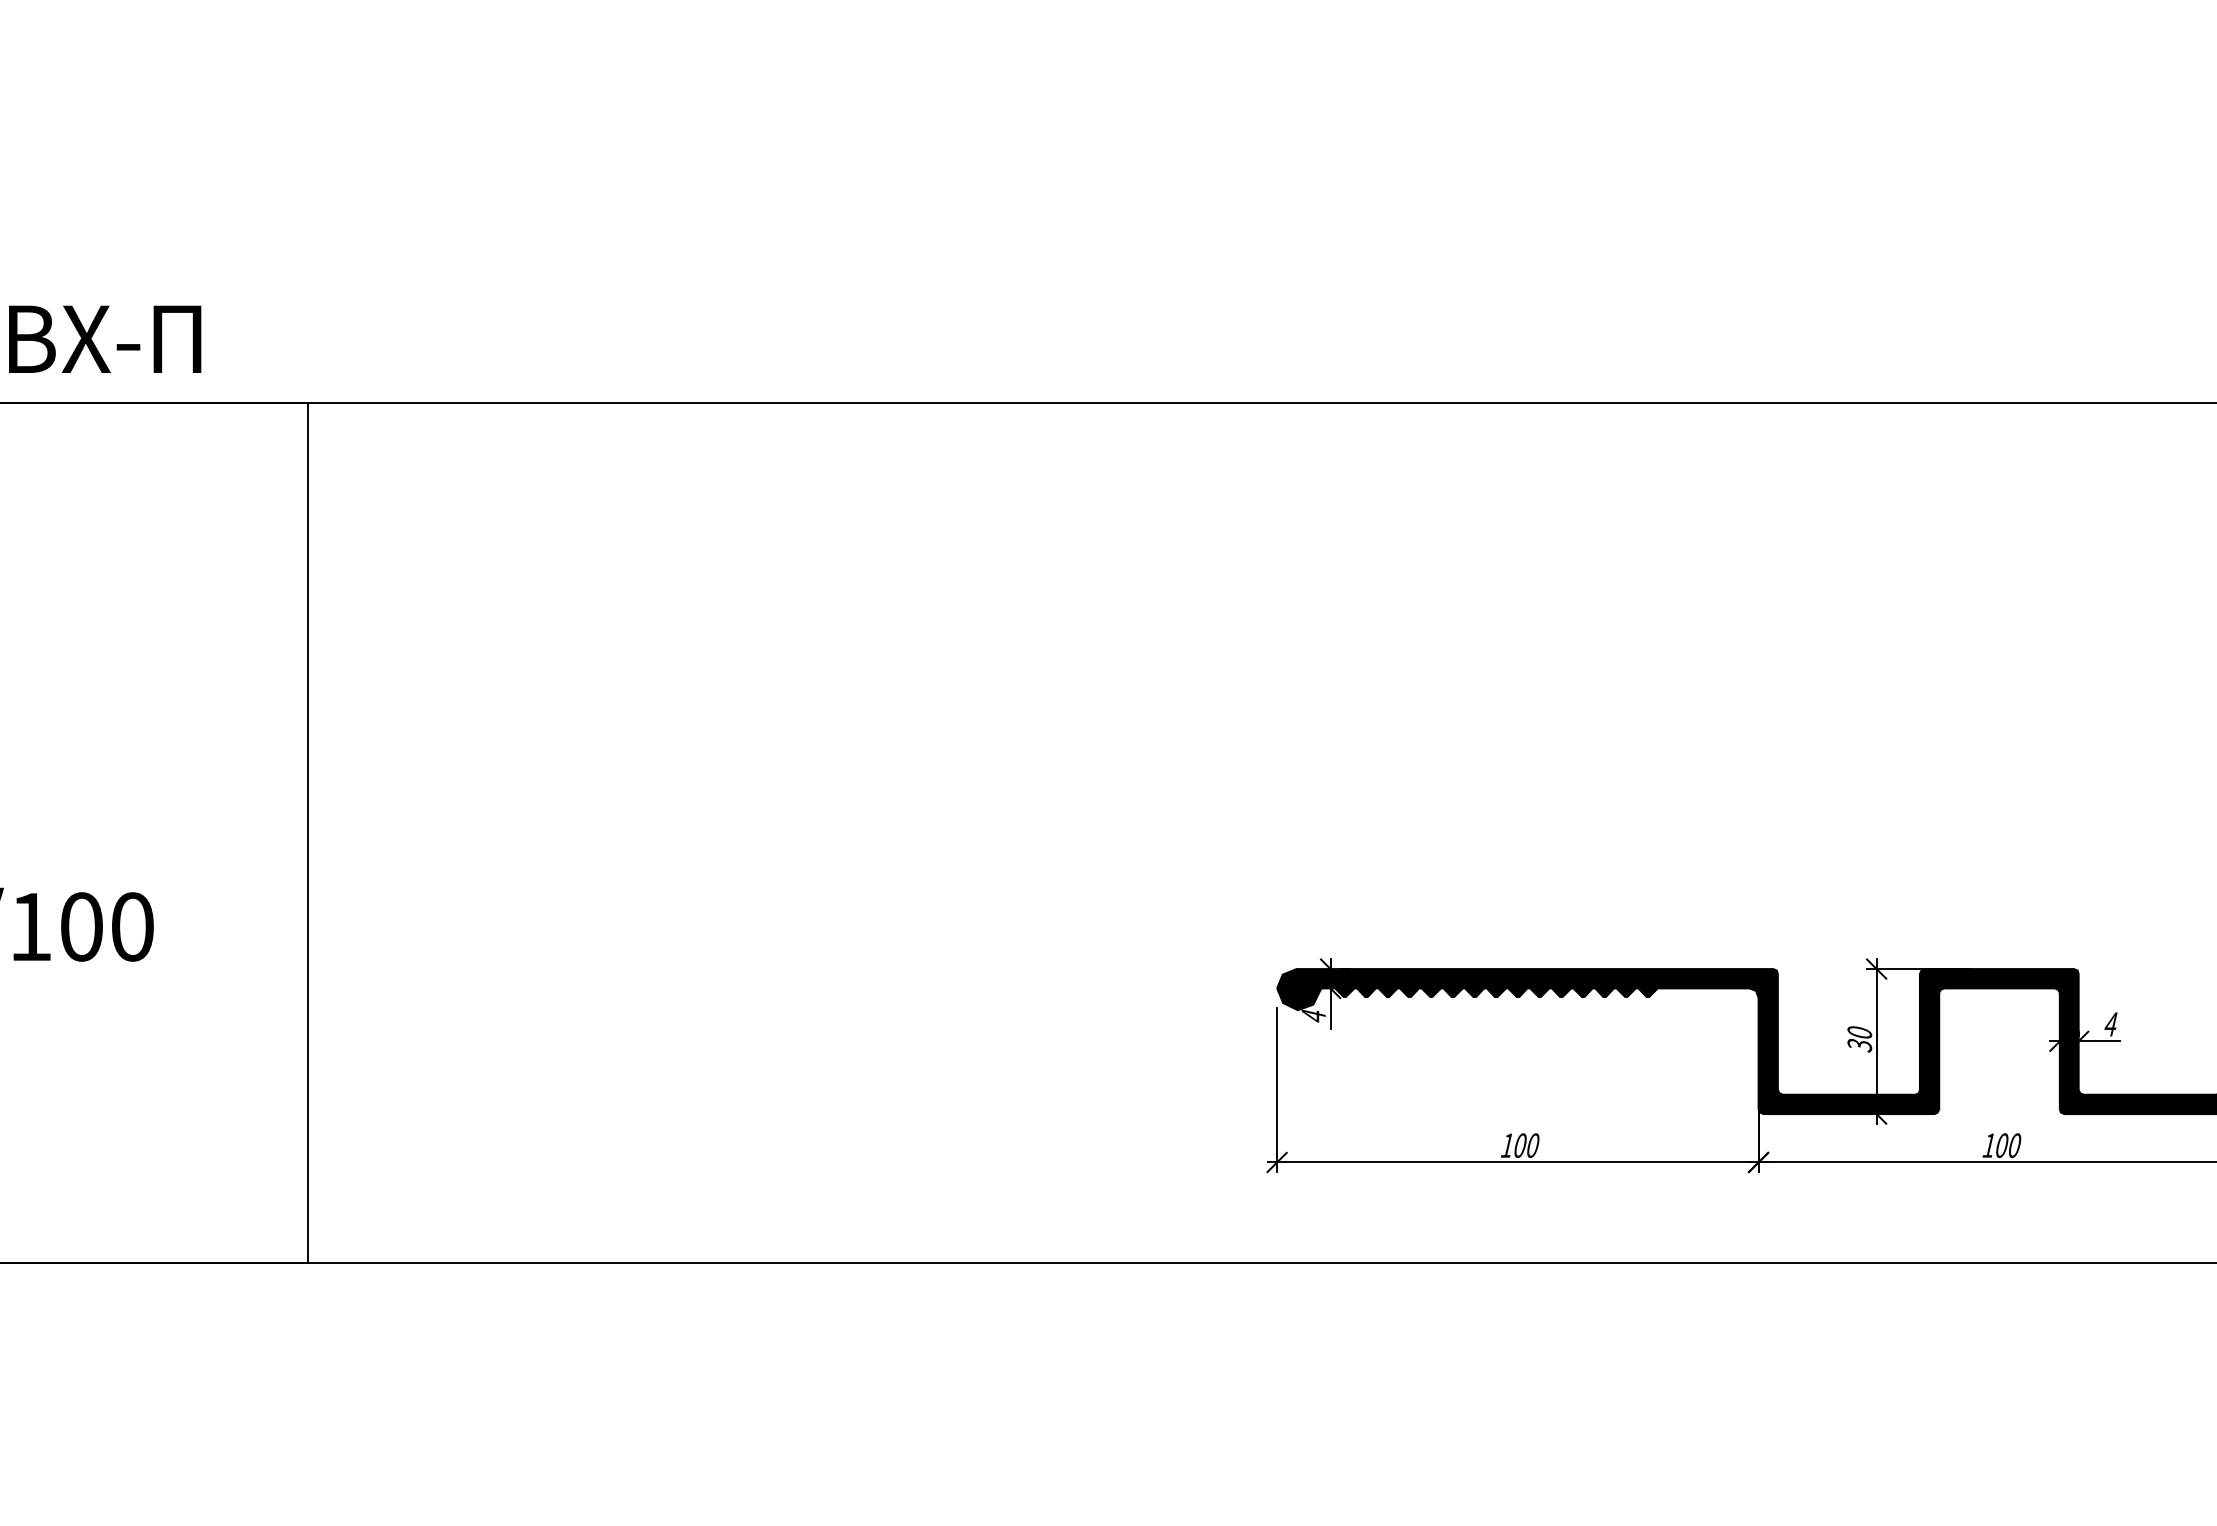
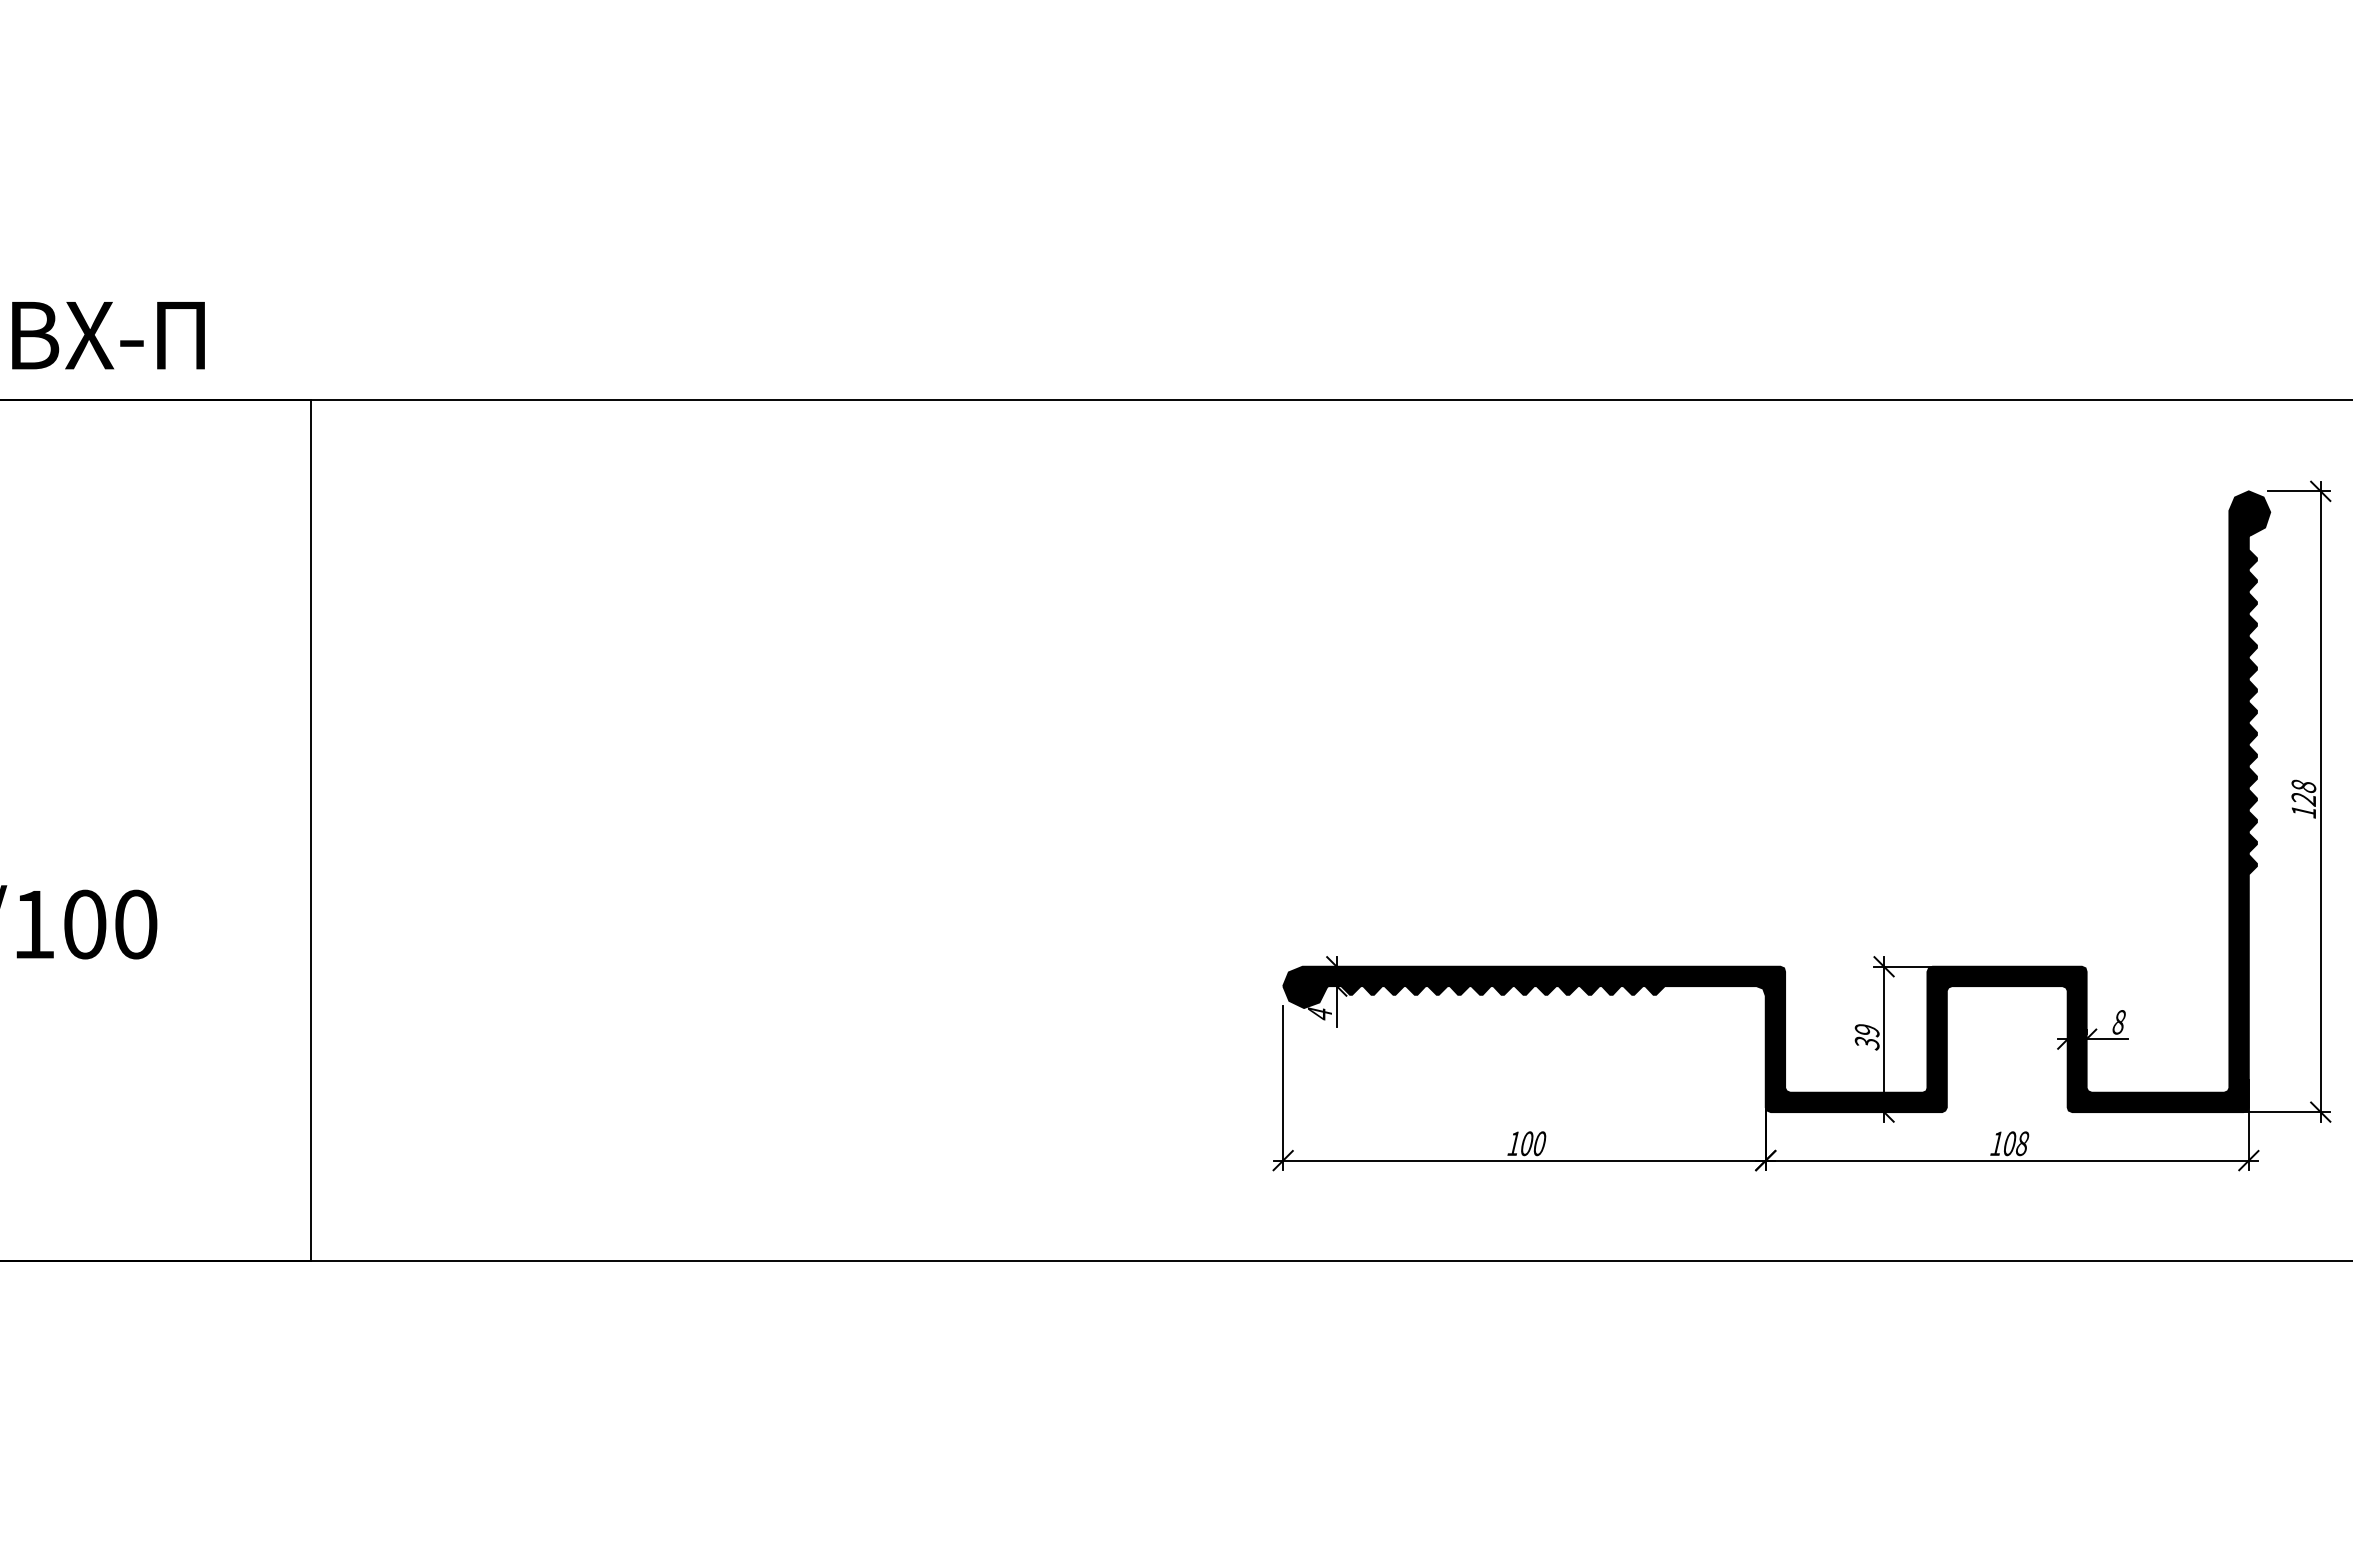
text: (2110, 1024) -> (2118, 1022), 4 -> 8
text: (1860, 1032) -> (1867, 1030), 30 -> 39
text: (2014, 1145) -> (2022, 1143), 100 -> 108

